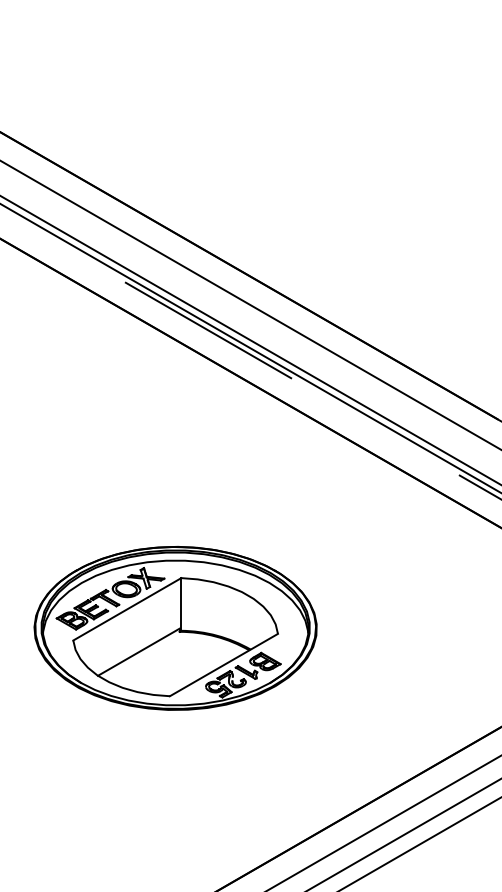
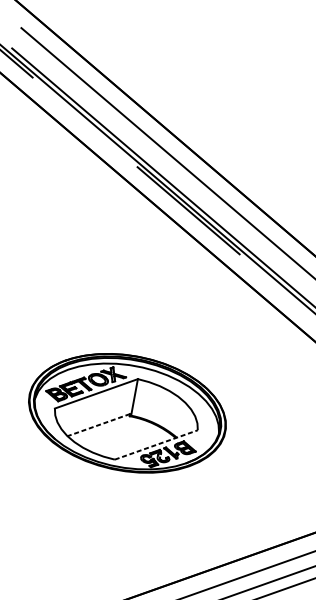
line: (138, 652) -> (98, 425), solid -> dashed
line: (224, 664) -> (156, 444), solid -> dashed

